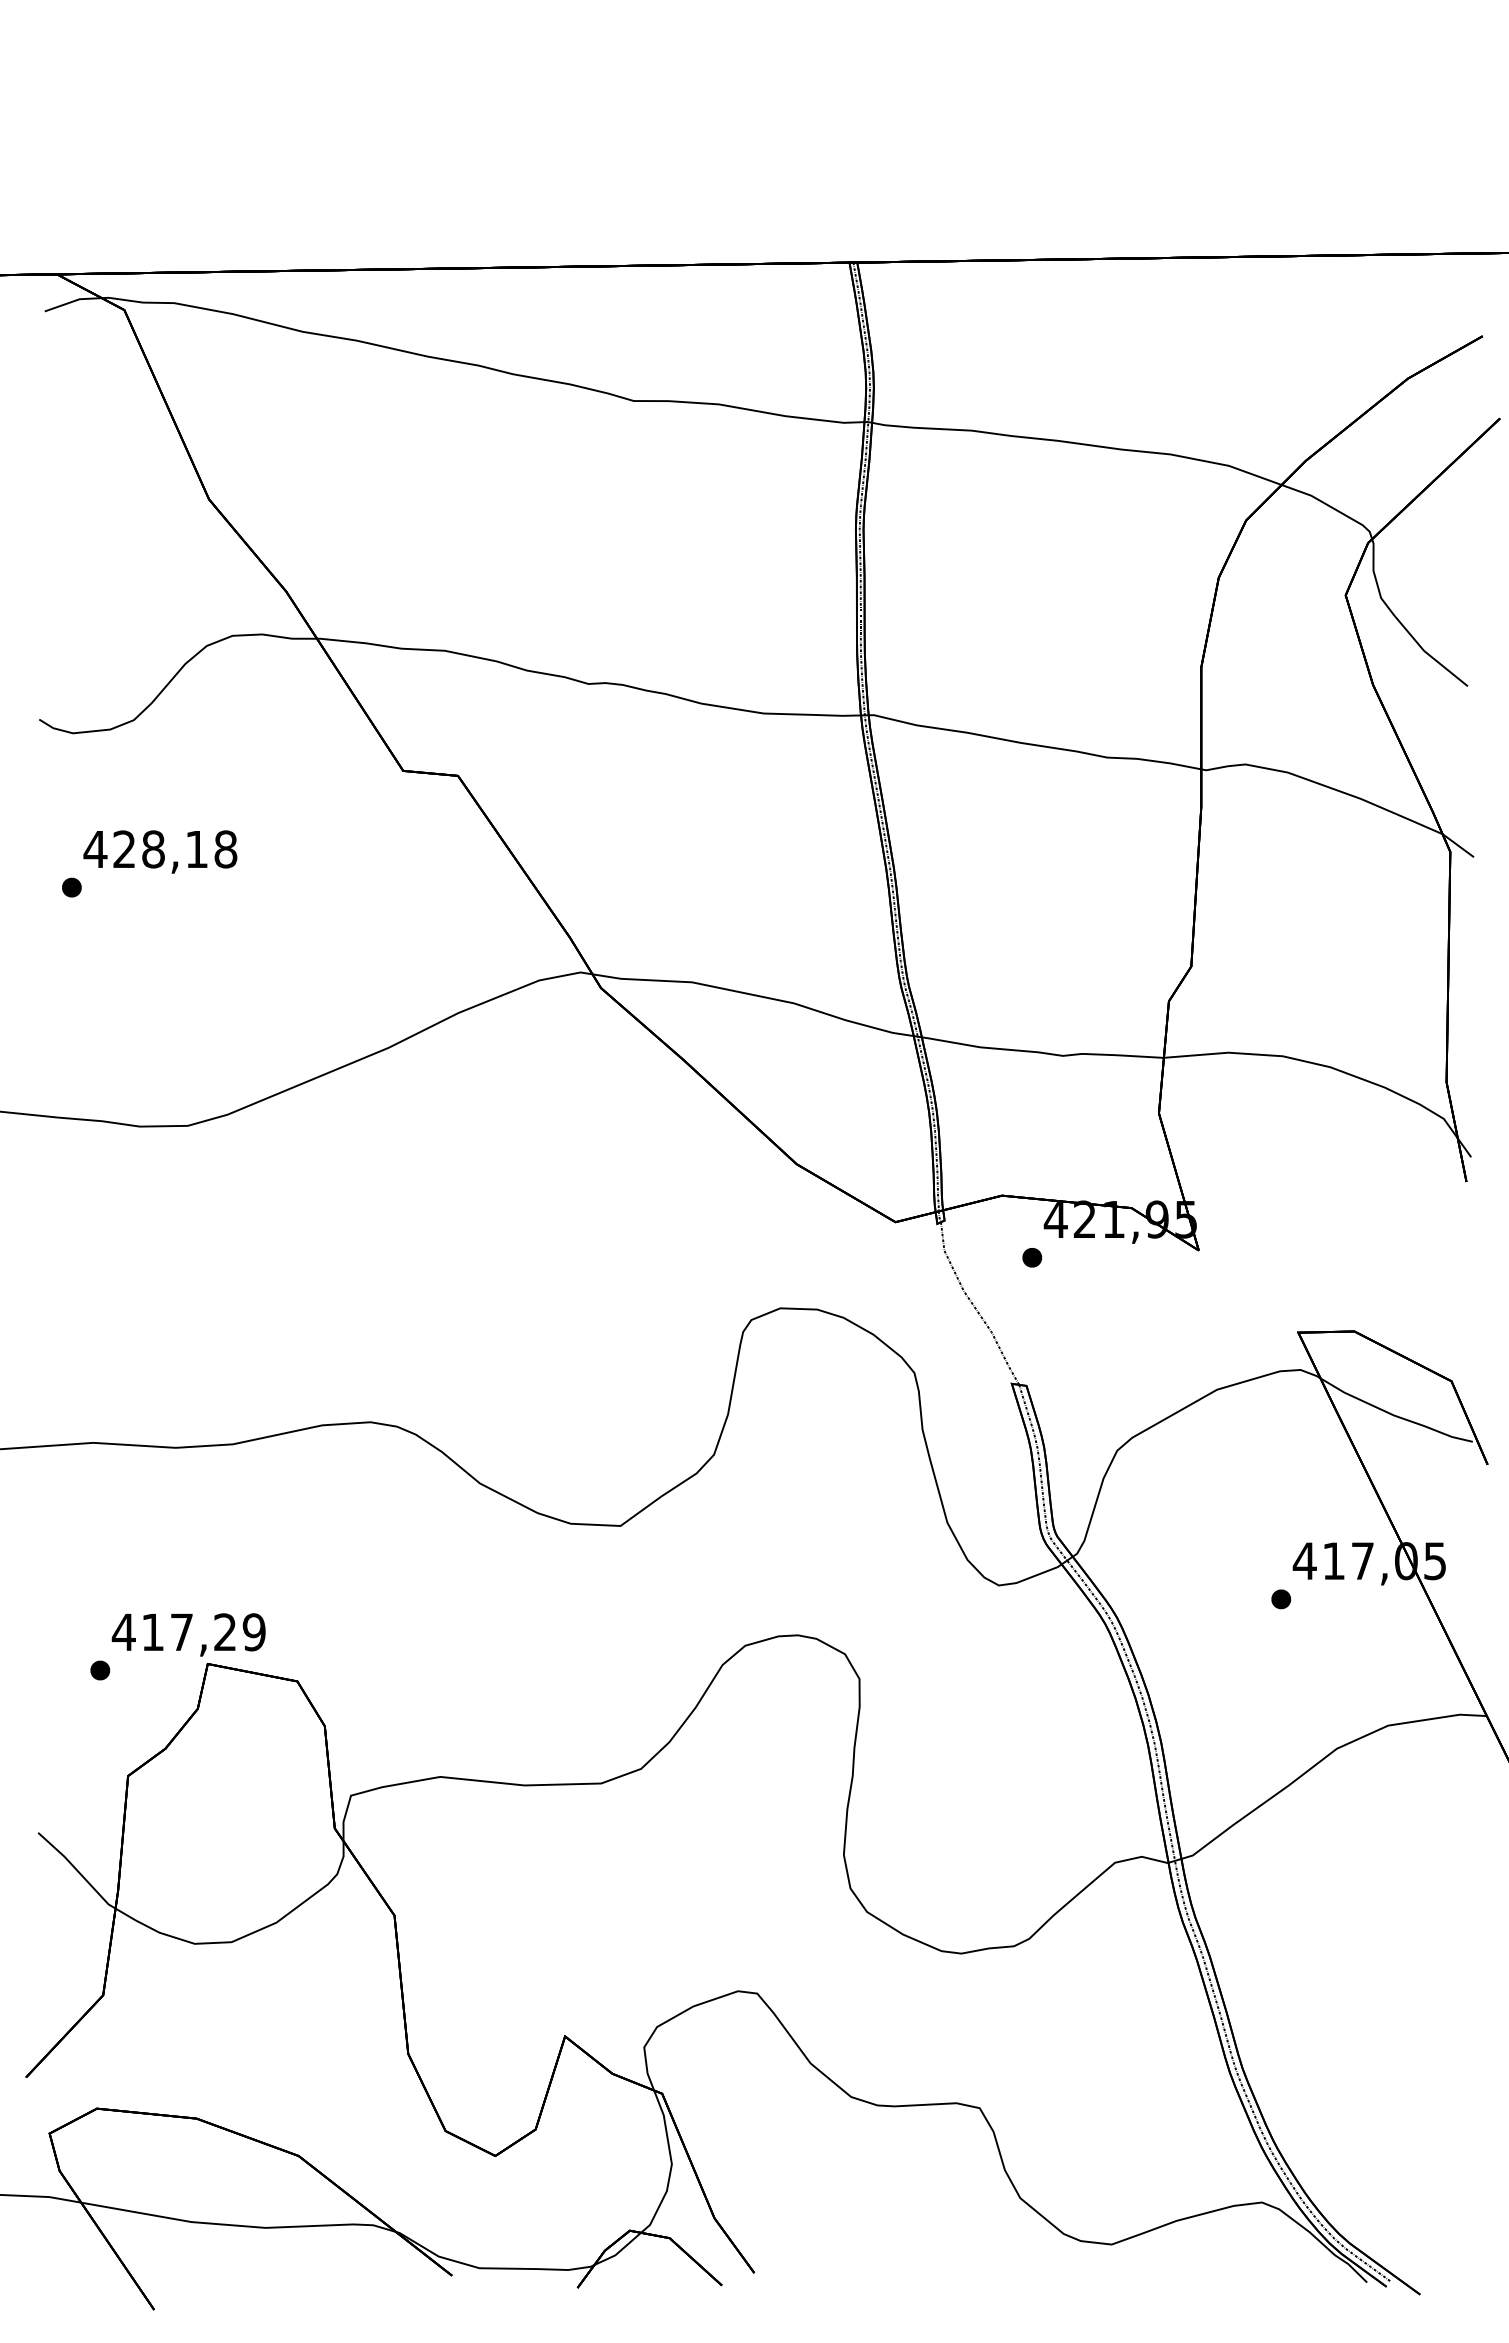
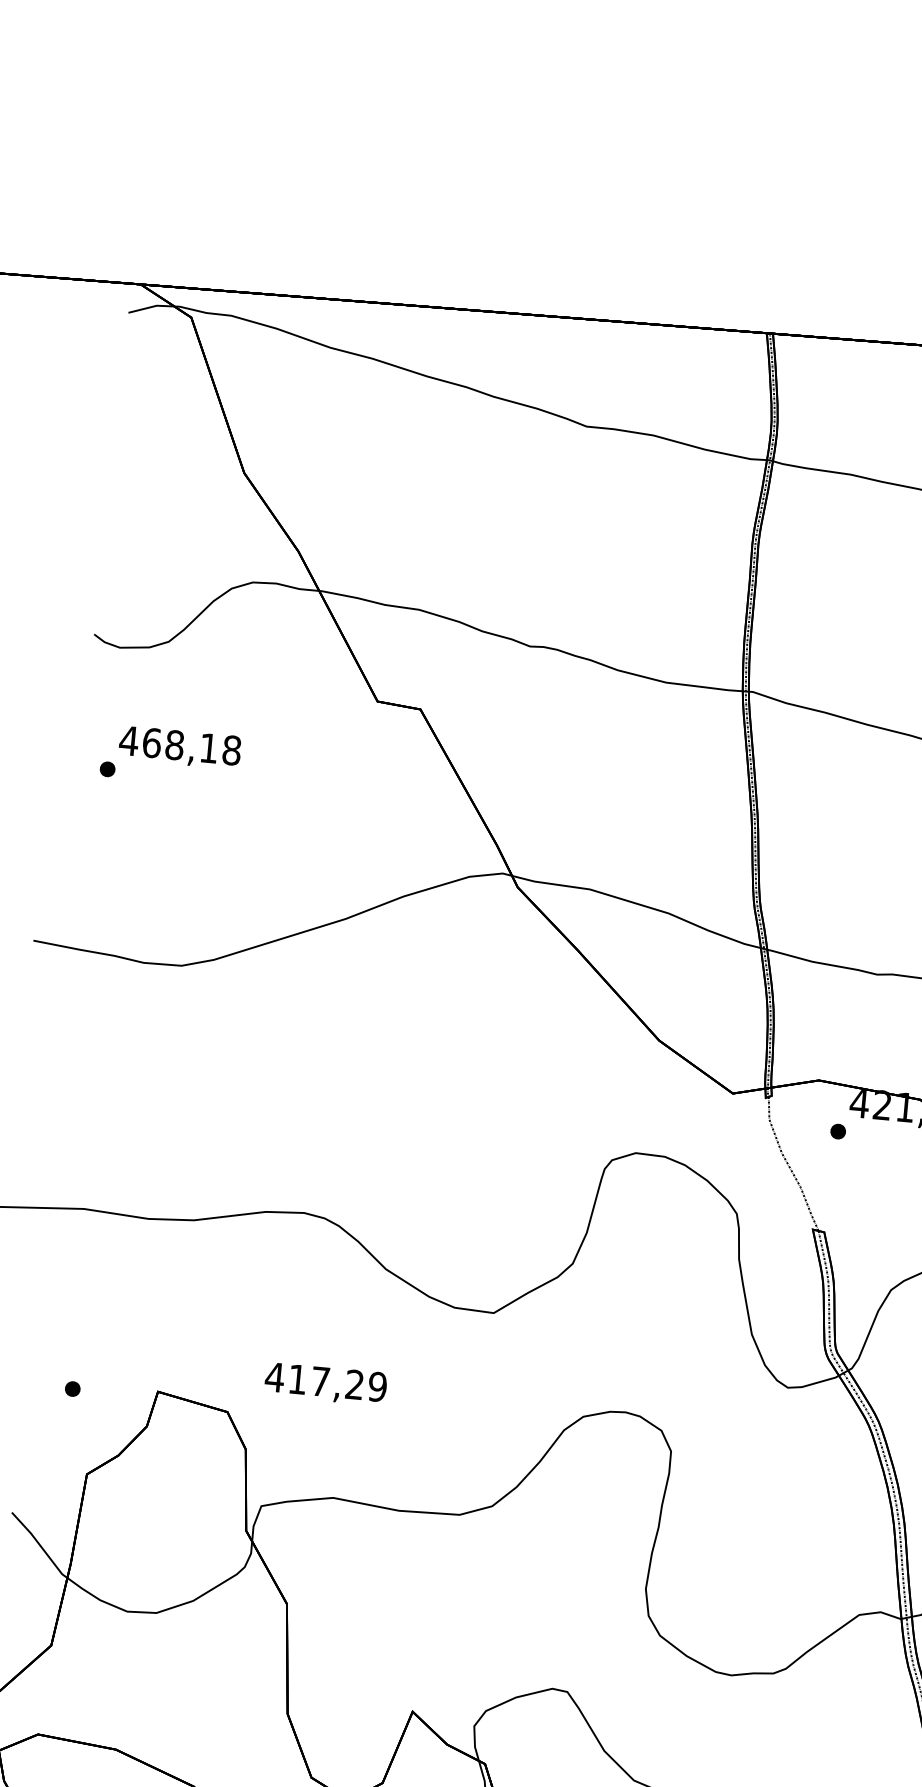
text: (124, 849) -> (151, 743), 428,18 -> 468,18
text: (188, 1634) -> (325, 1383), moved

